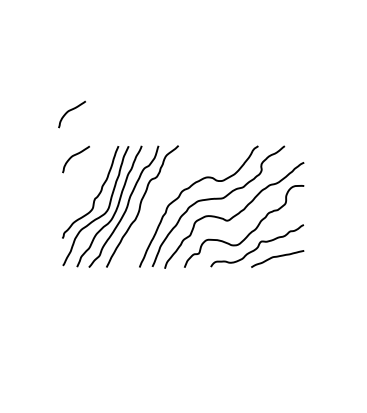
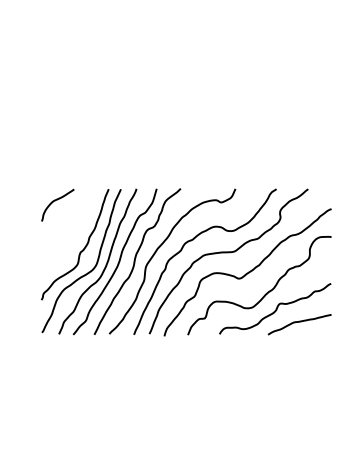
curve: (70, 111) -> (51, 147), removed
curve: (159, 197) -> (157, 250), added

